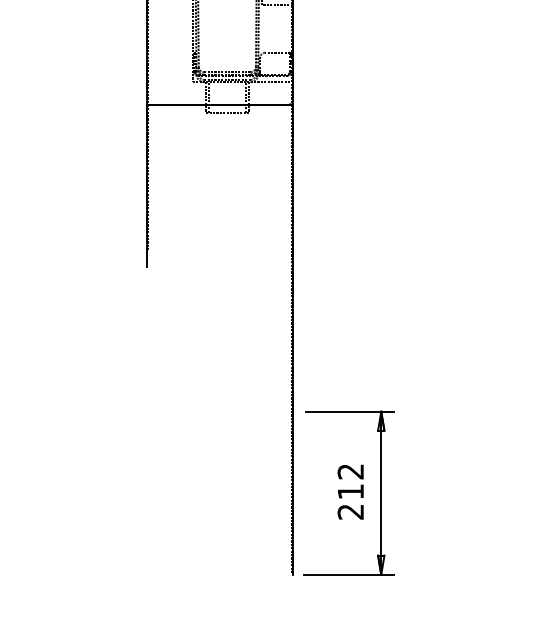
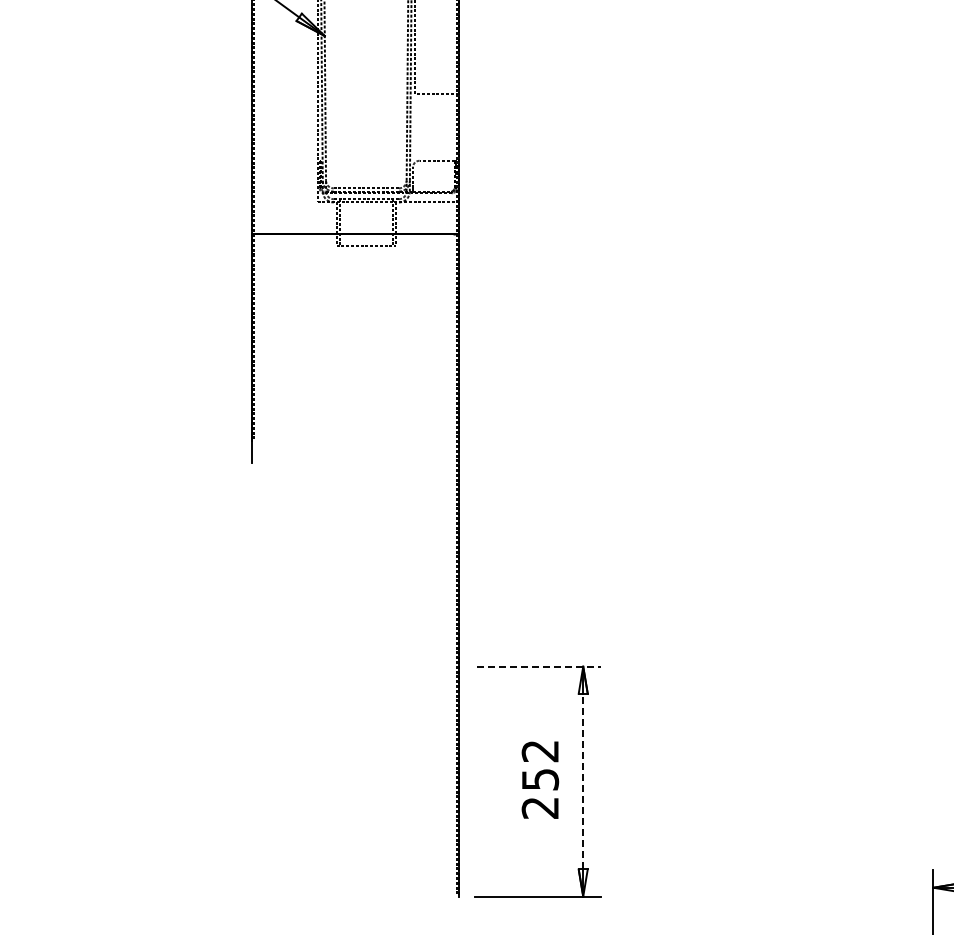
line: (350, 411) -> (539, 666), solid -> dashed
text: (350, 491) -> (540, 779), 212 -> 252
line: (381, 493) -> (583, 781), solid -> dashed

